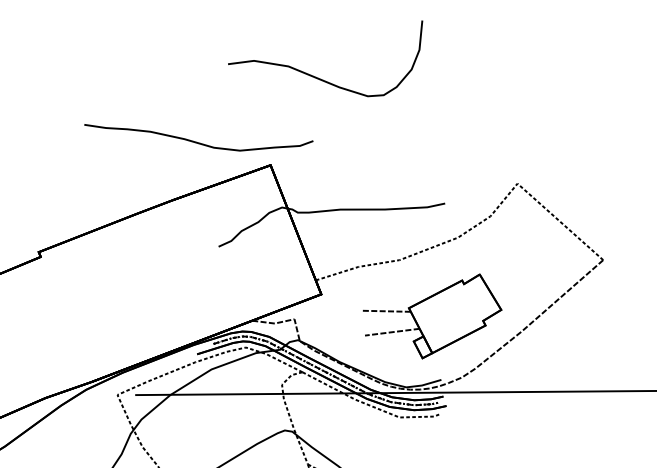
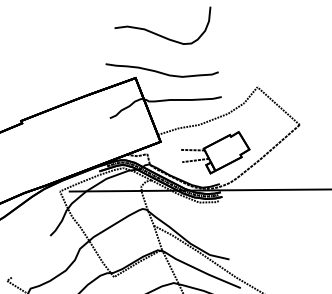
curve: (195, 139) -> (160, 71), moved

